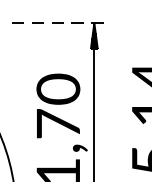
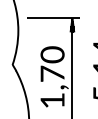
line: (60, 23) -> (53, 18), dashed -> solid

